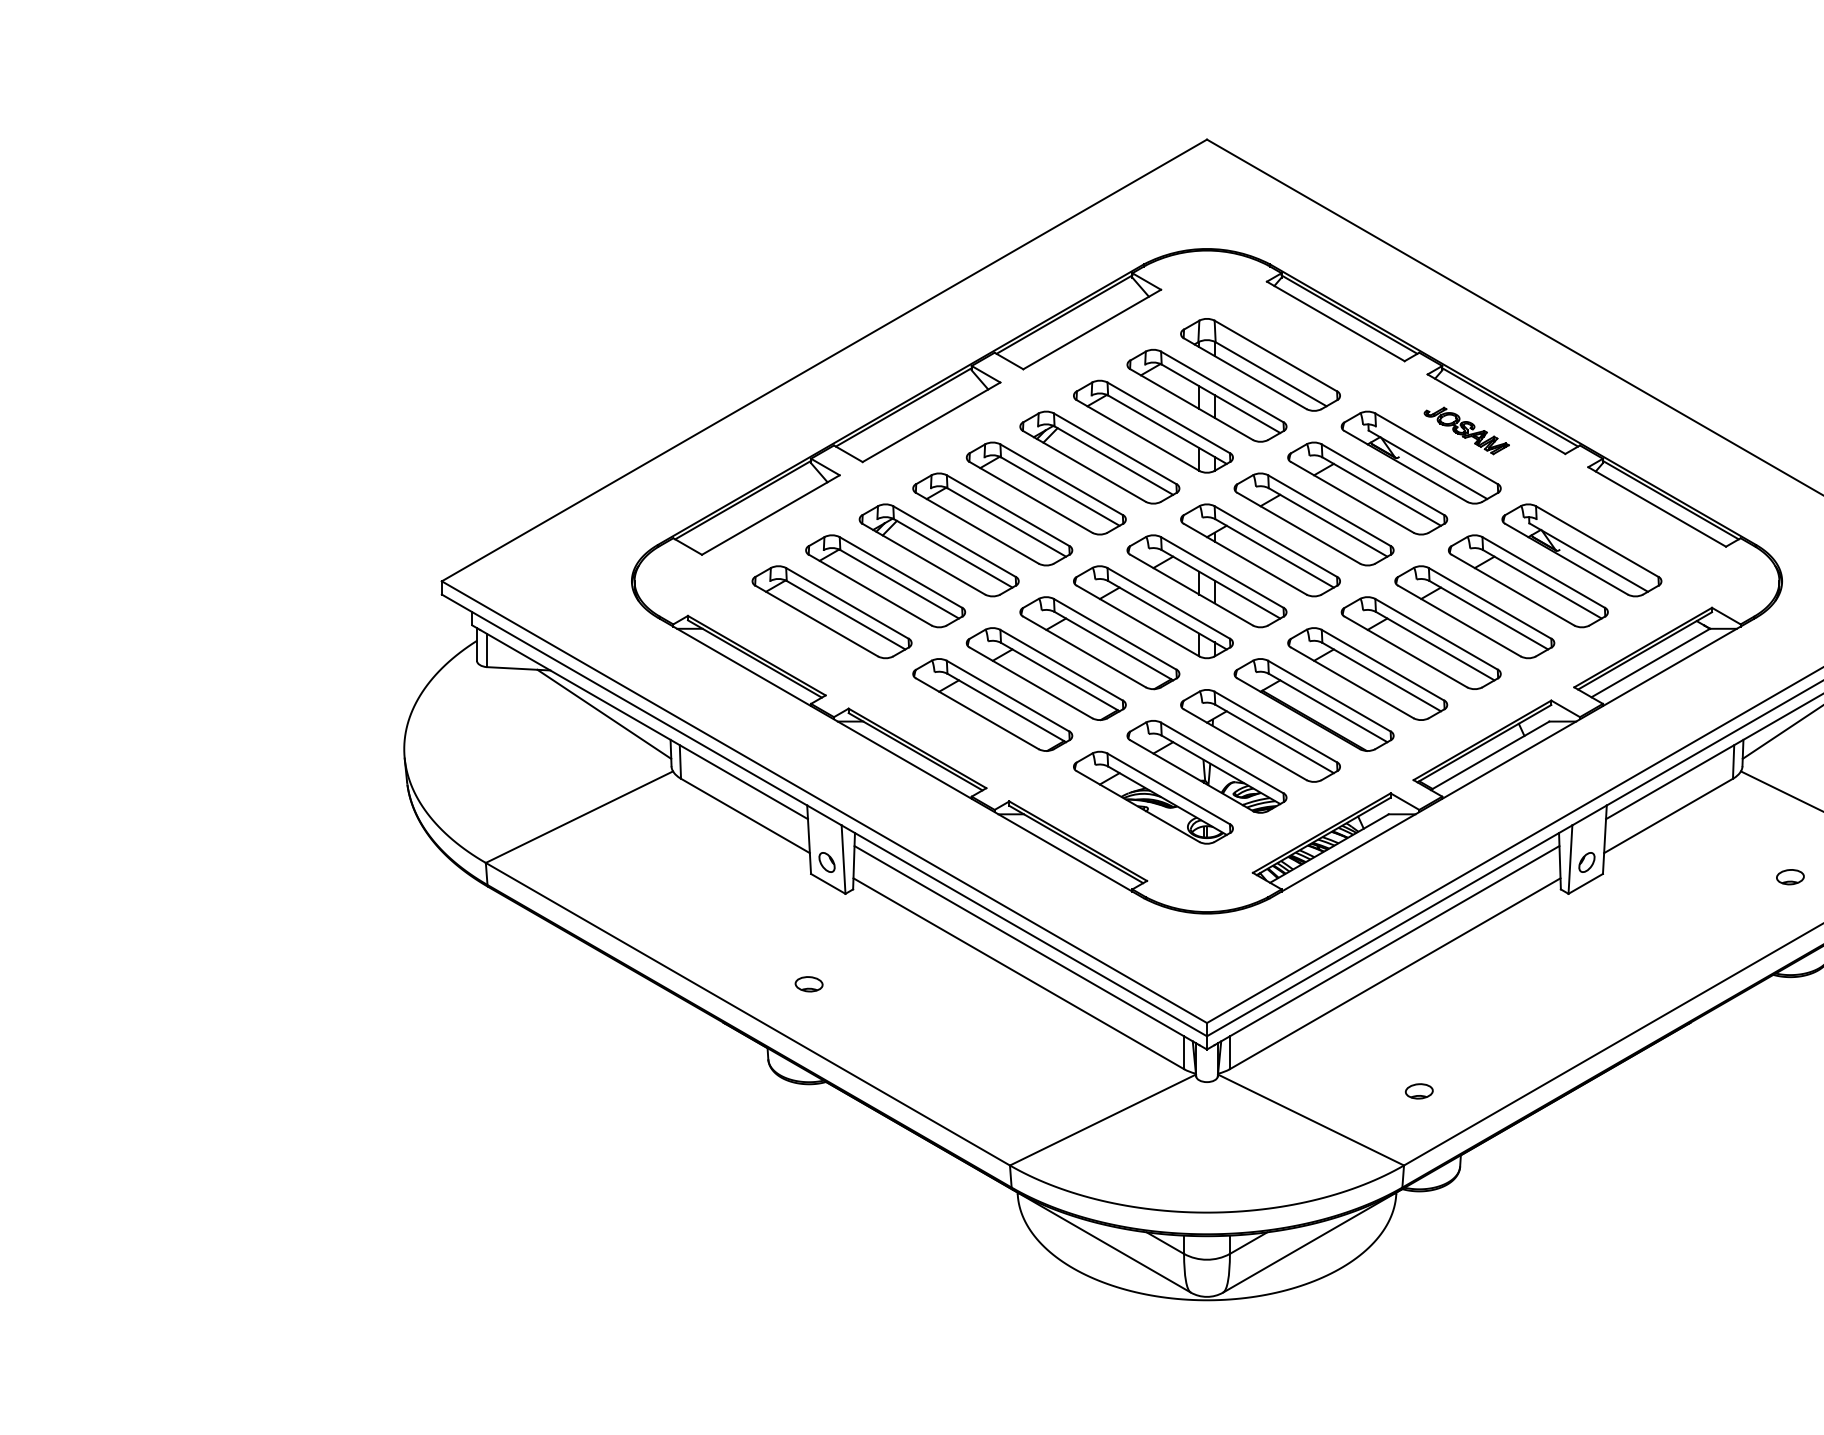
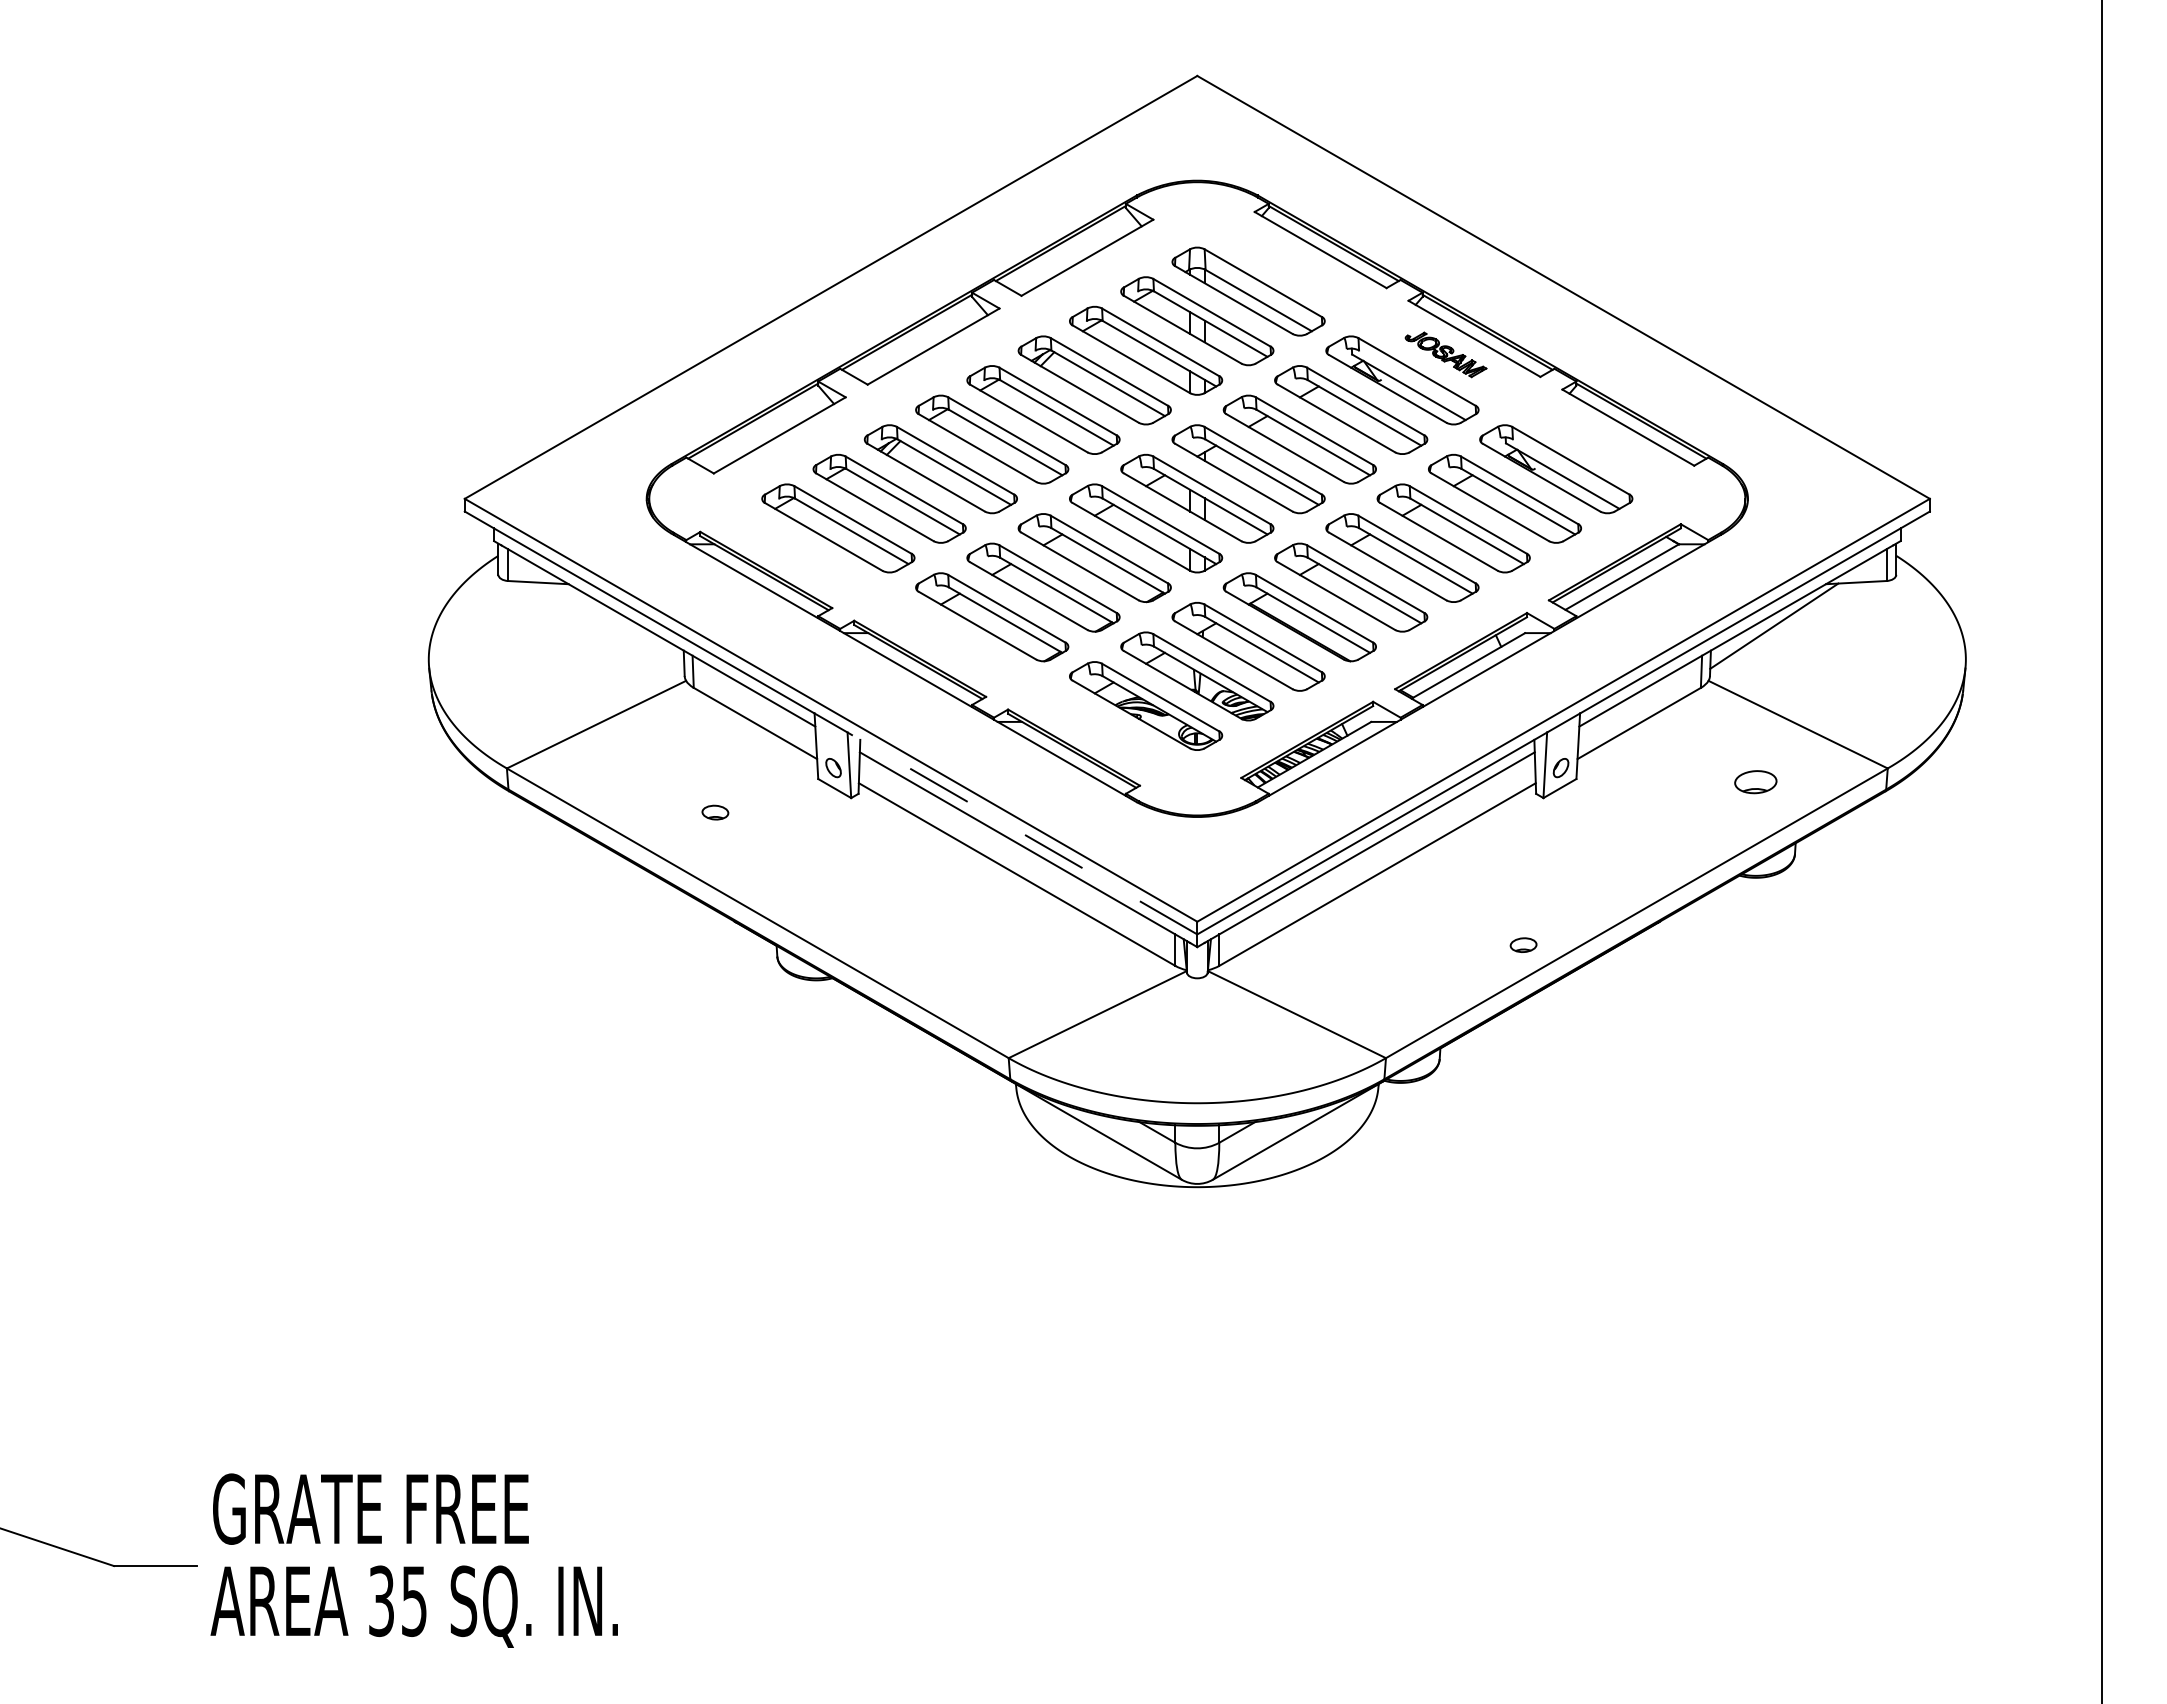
line: (604, 713) -> (620, 625), removed
part: (1790, 876) -> (1755, 781), size x1.6
line: (1024, 930) -> (1022, 833), solid -> dashed
part: (809, 984) -> (715, 812), moved
part: (1419, 1090) -> (1523, 944), moved

